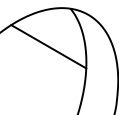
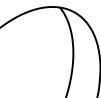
line: (48, 46) -> (41, 39), removed

